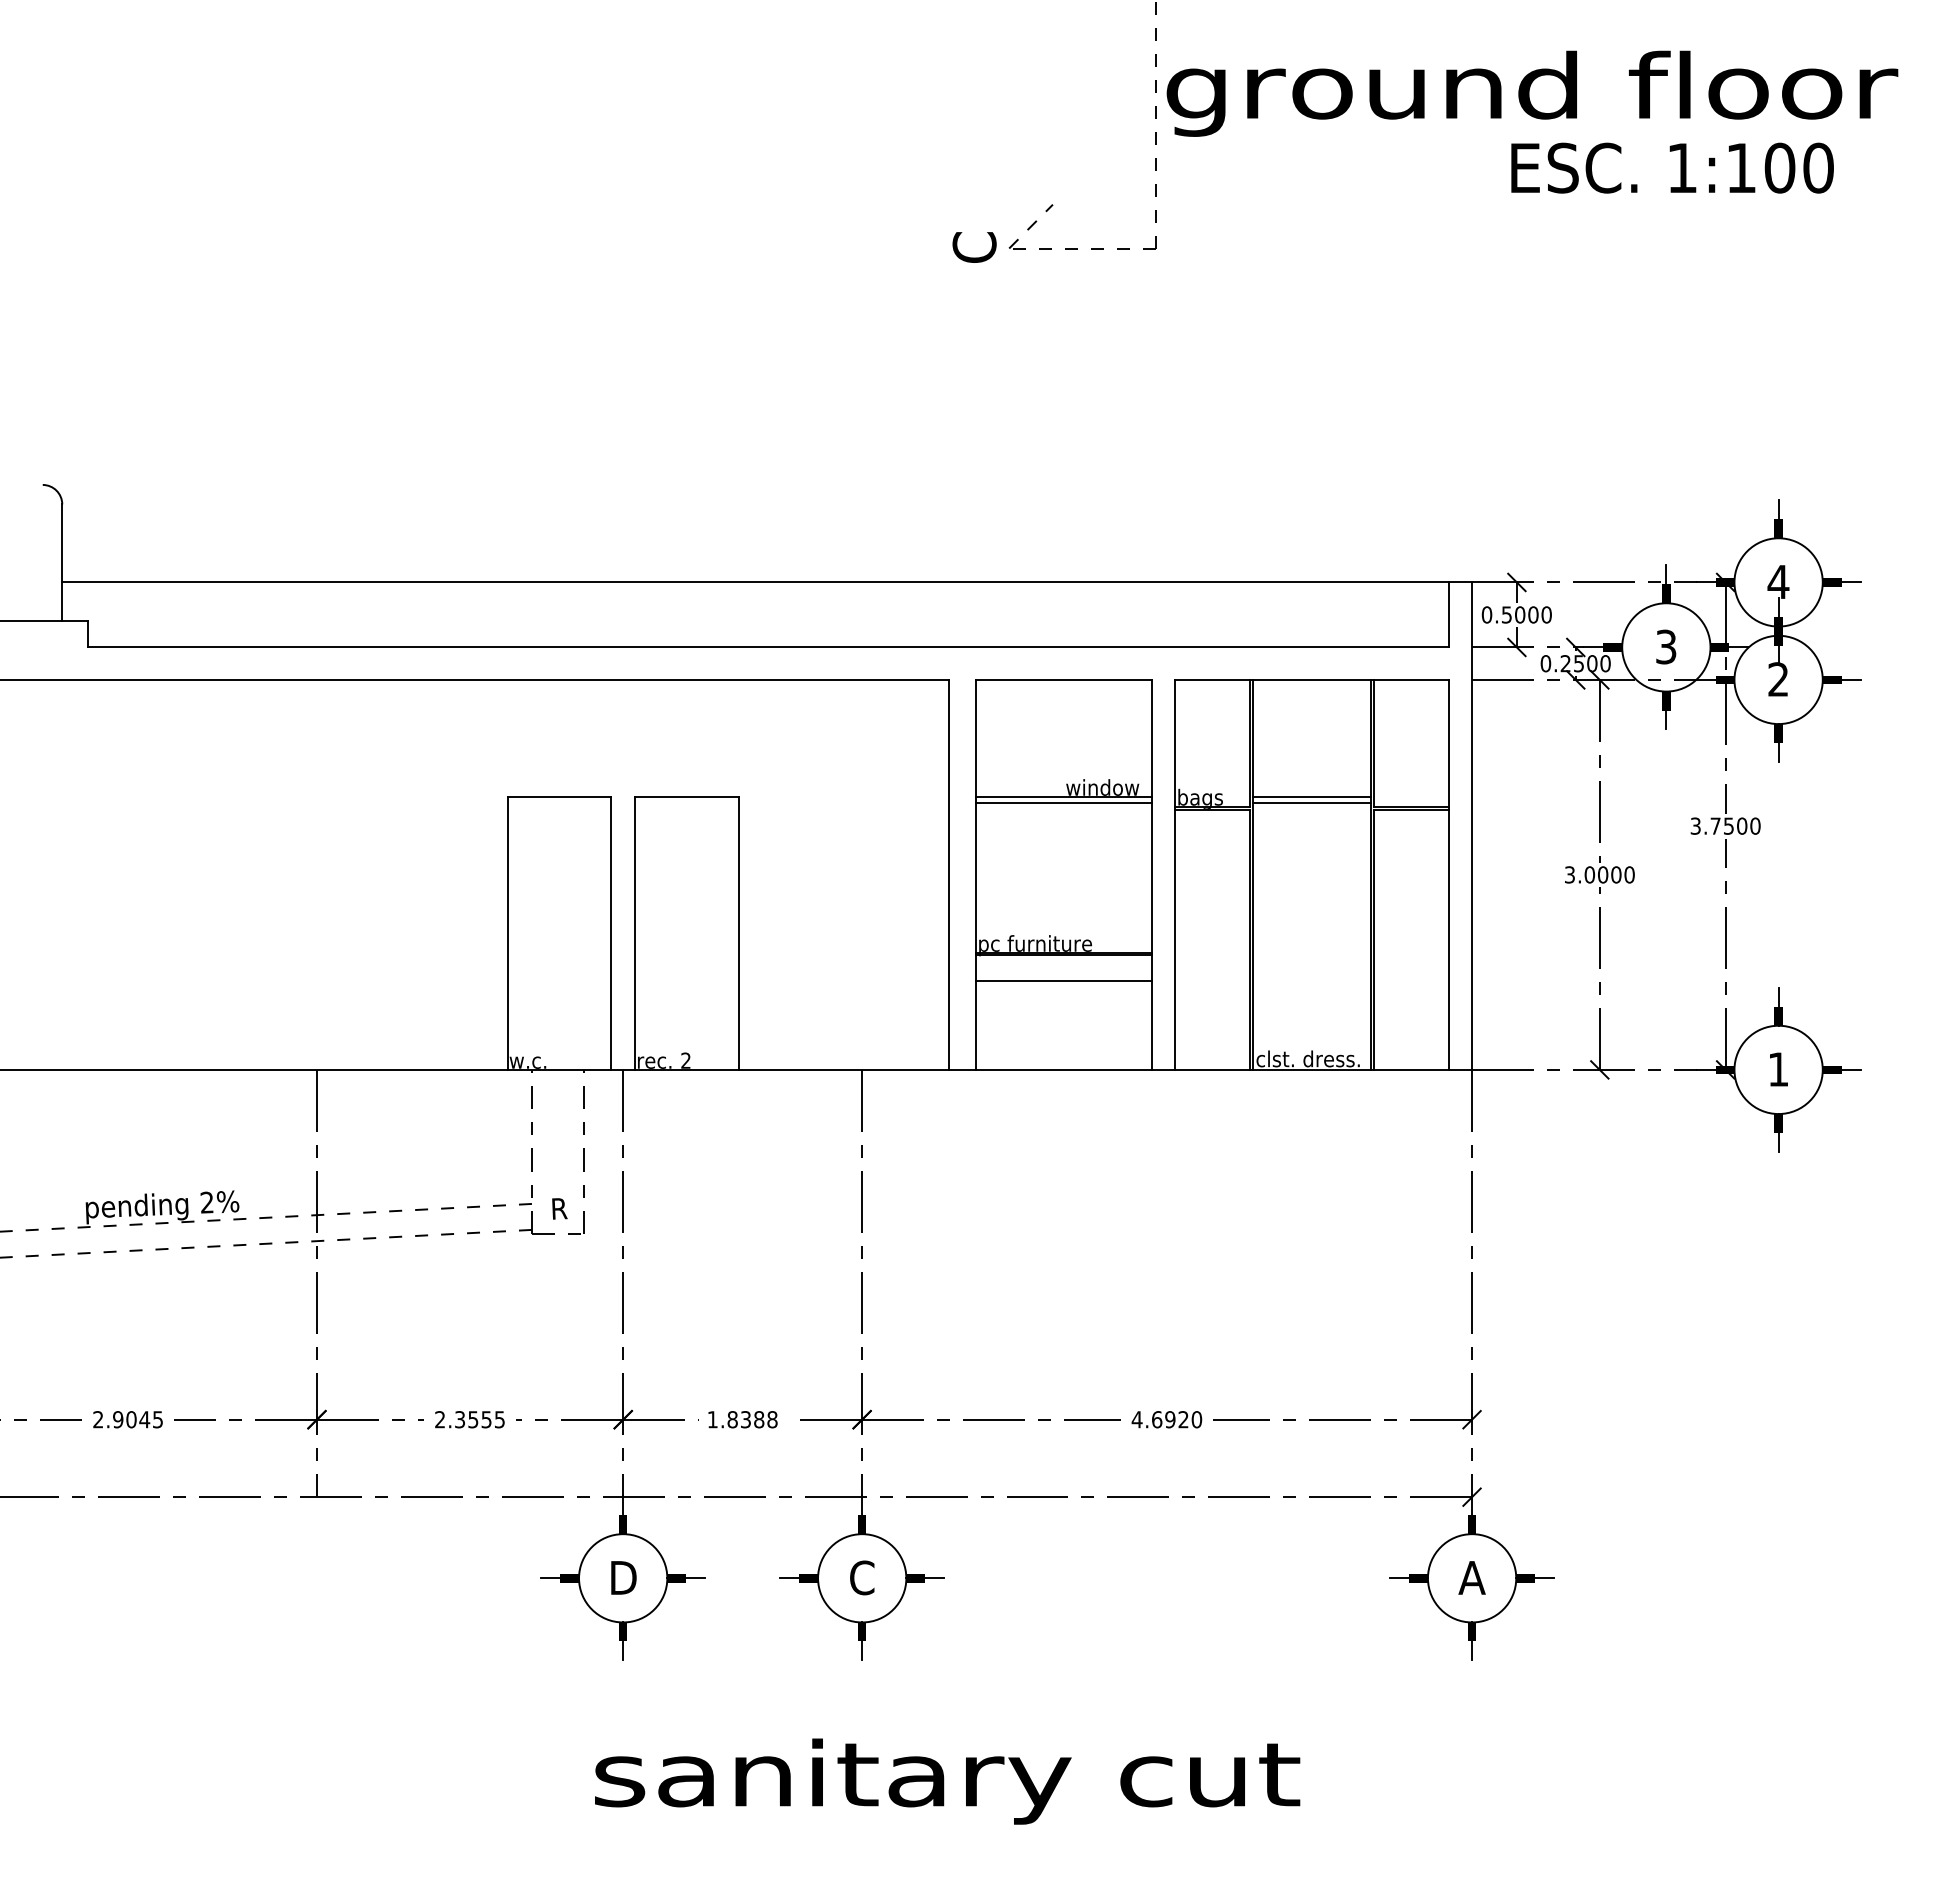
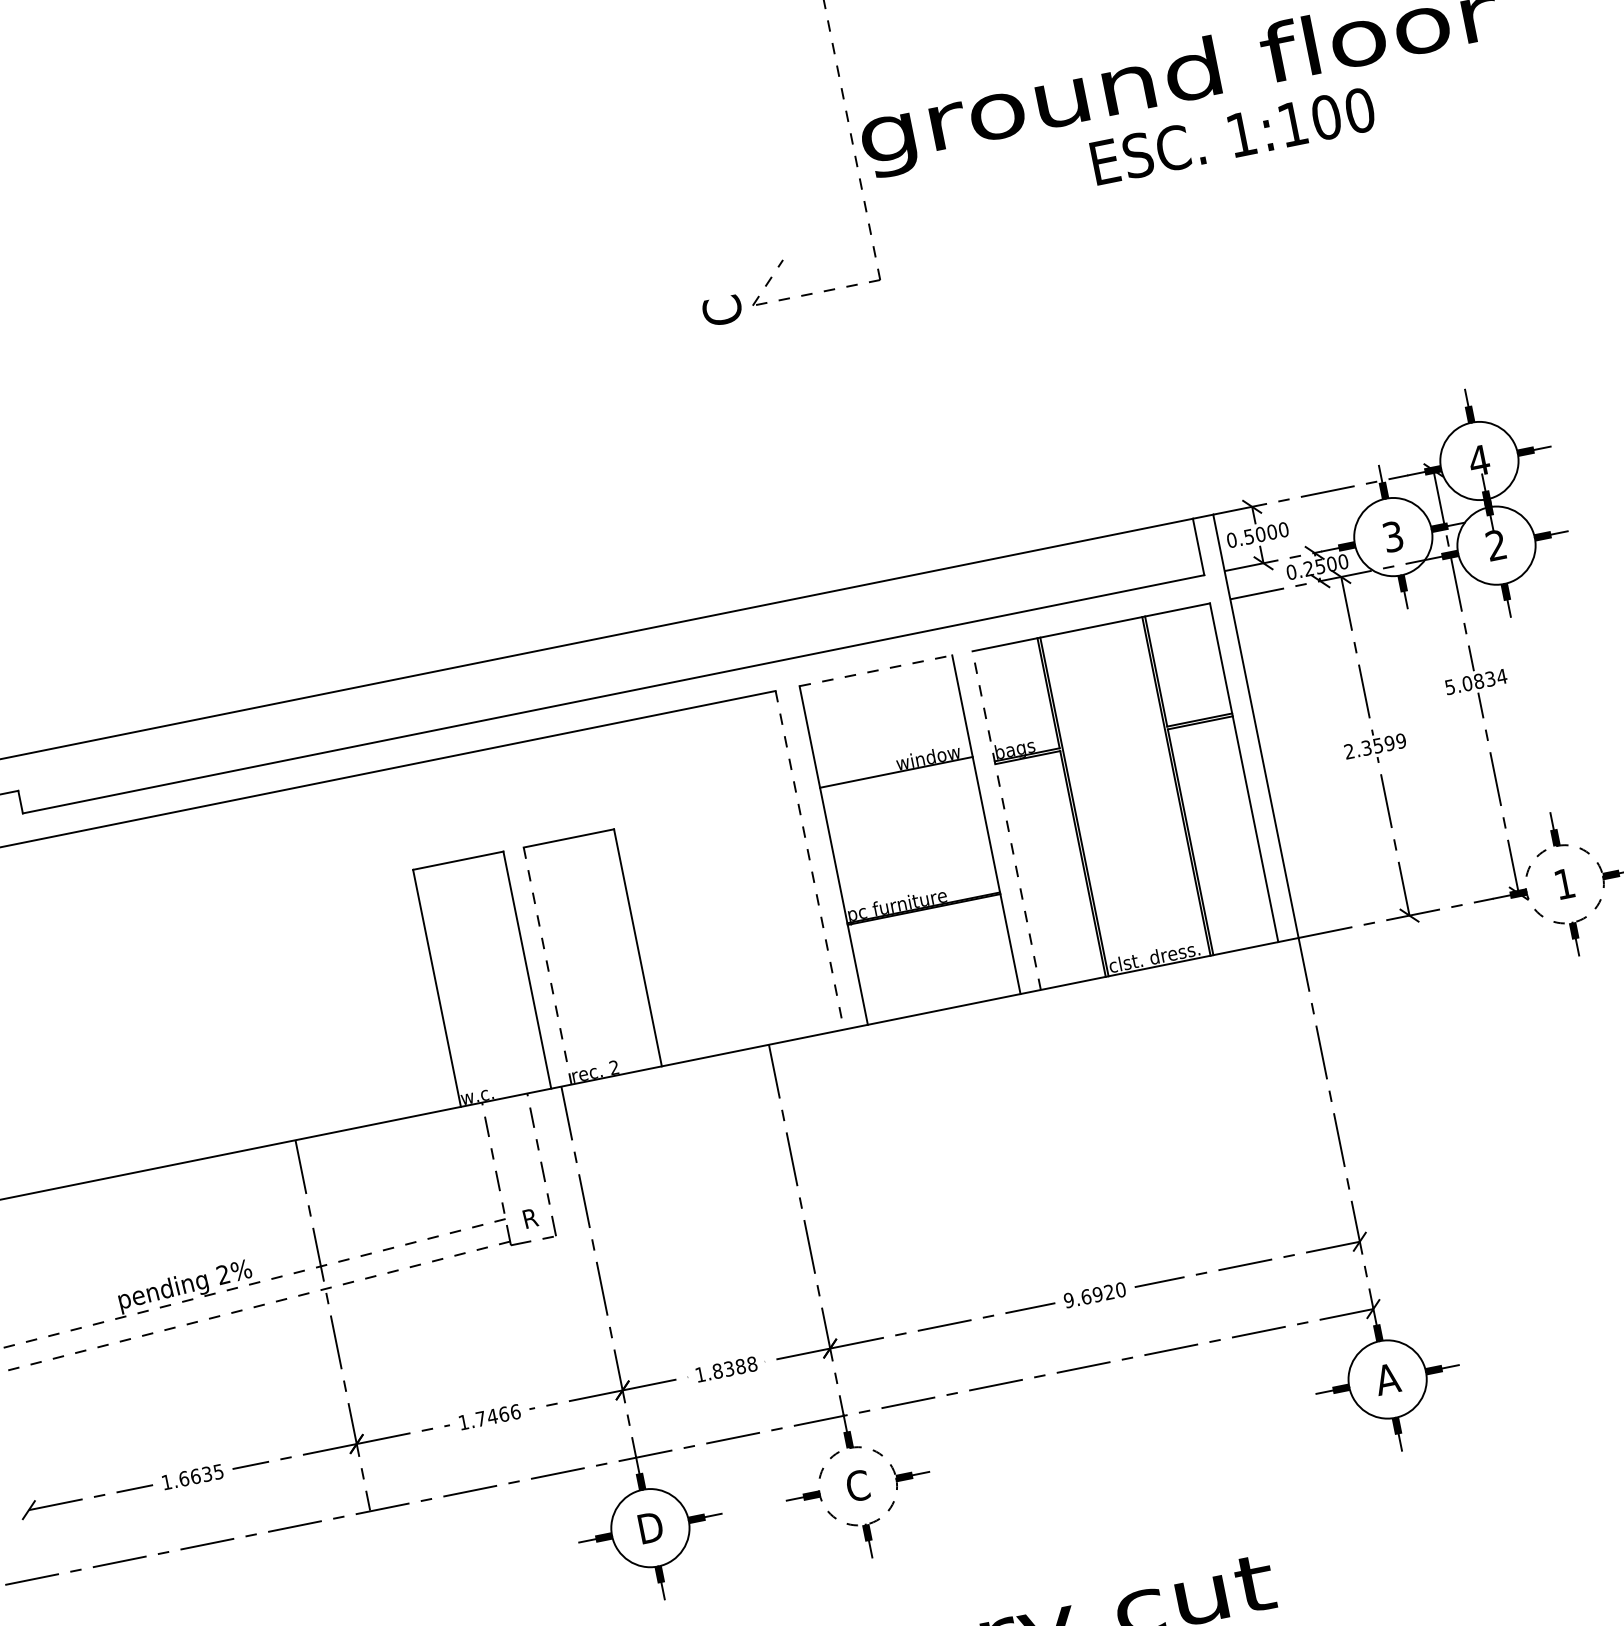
text: (1672, 167) -> (1232, 135), moved
line: (1064, 679) -> (876, 670), solid -> dashed
line: (1311, 796) -> (1111, 728), removed
line: (1063, 803) -> (897, 778), removed
line: (1311, 803) -> (1112, 734), removed
text: (1725, 825) -> (1475, 681), 3.7500 -> 5.0834
line: (948, 874) -> (809, 859), solid -> dashed
line: (1175, 874) -> (1006, 820), solid -> dashed
text: (1599, 874) -> (1375, 745), 3.0000 -> 2.3599
line: (634, 932) -> (547, 965), solid -> dashed
line: (1063, 980) -> (928, 931), removed
circle: (1778, 1069) -> (1564, 883), solid -> dashed
text: (121, 1419) -> (186, 1478), 2.9045 -> 1.6635
text: (470, 1419) -> (490, 1416), 2.3555 -> 1.7466
text: (1136, 1419) -> (1068, 1300), 4.6920 -> 9.6920
circle: (862, 1578) -> (858, 1486), solid -> dashed

